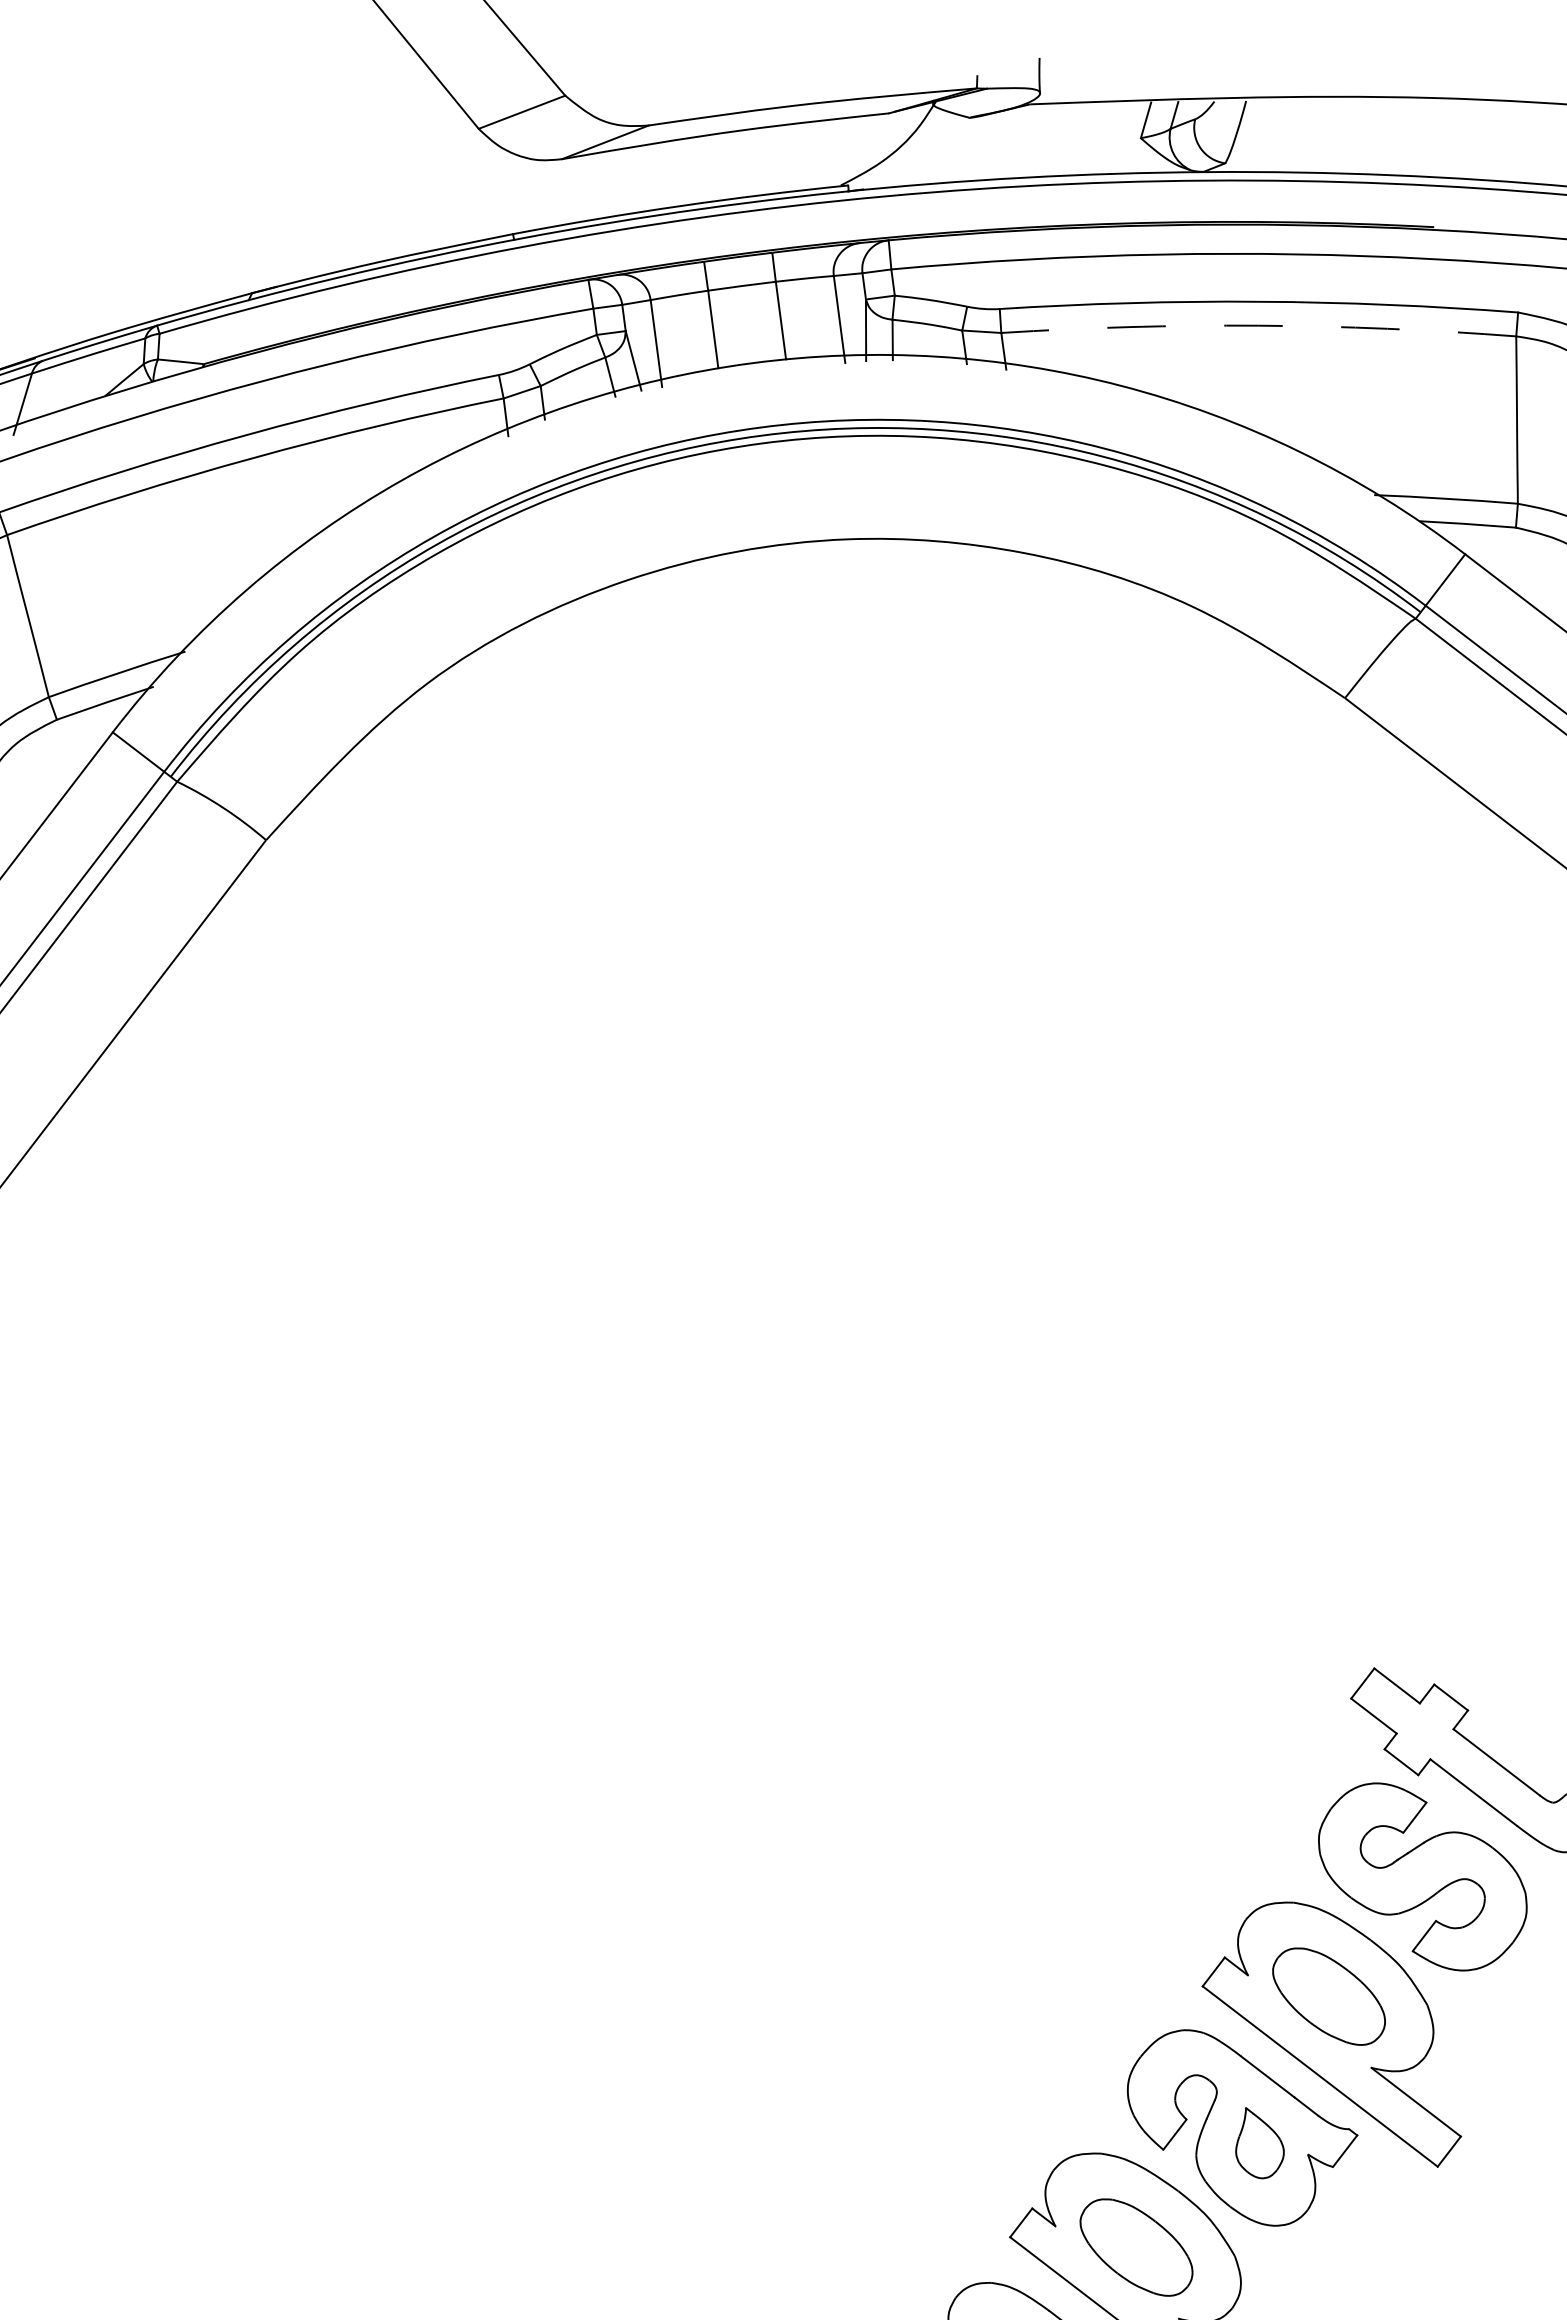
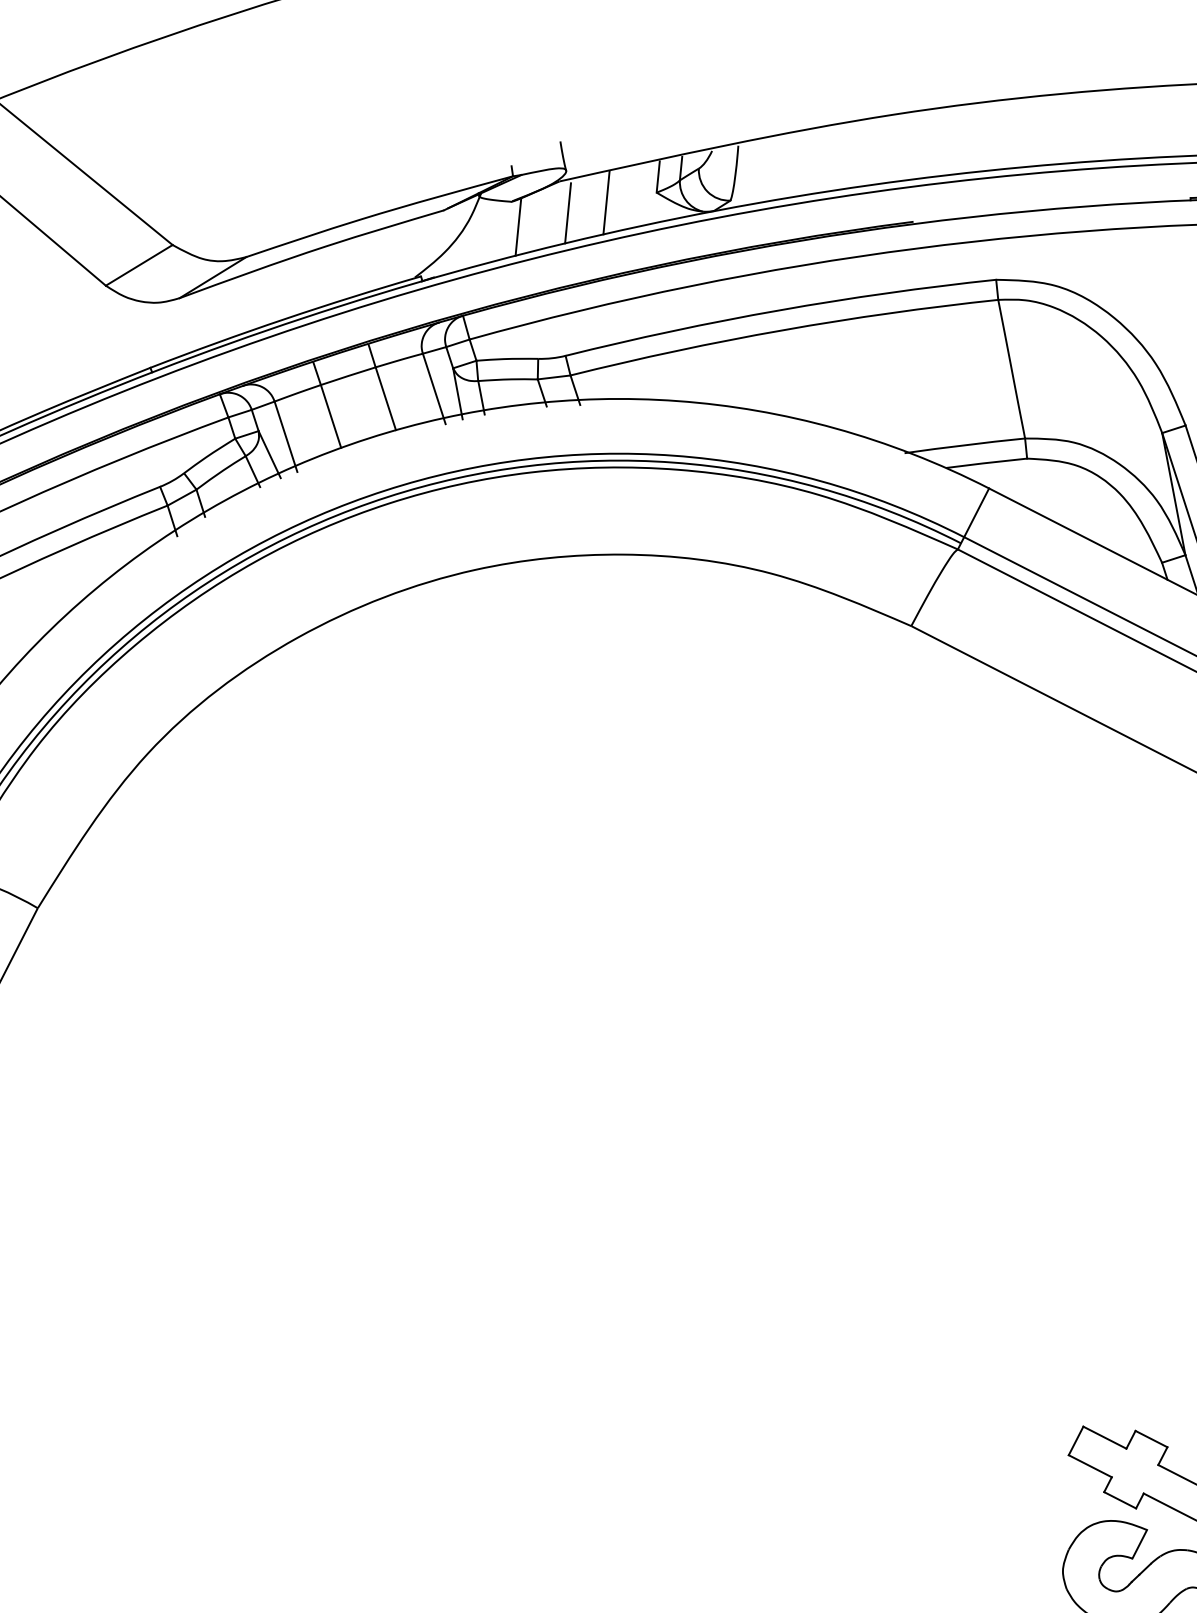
line: (1079, 139) -> (605, 203), added
line: (1032, 142) -> (567, 212), added
line: (971, 148) -> (517, 226), added
arc: (1258, 325) -> (782, 330), dashed -> solid

